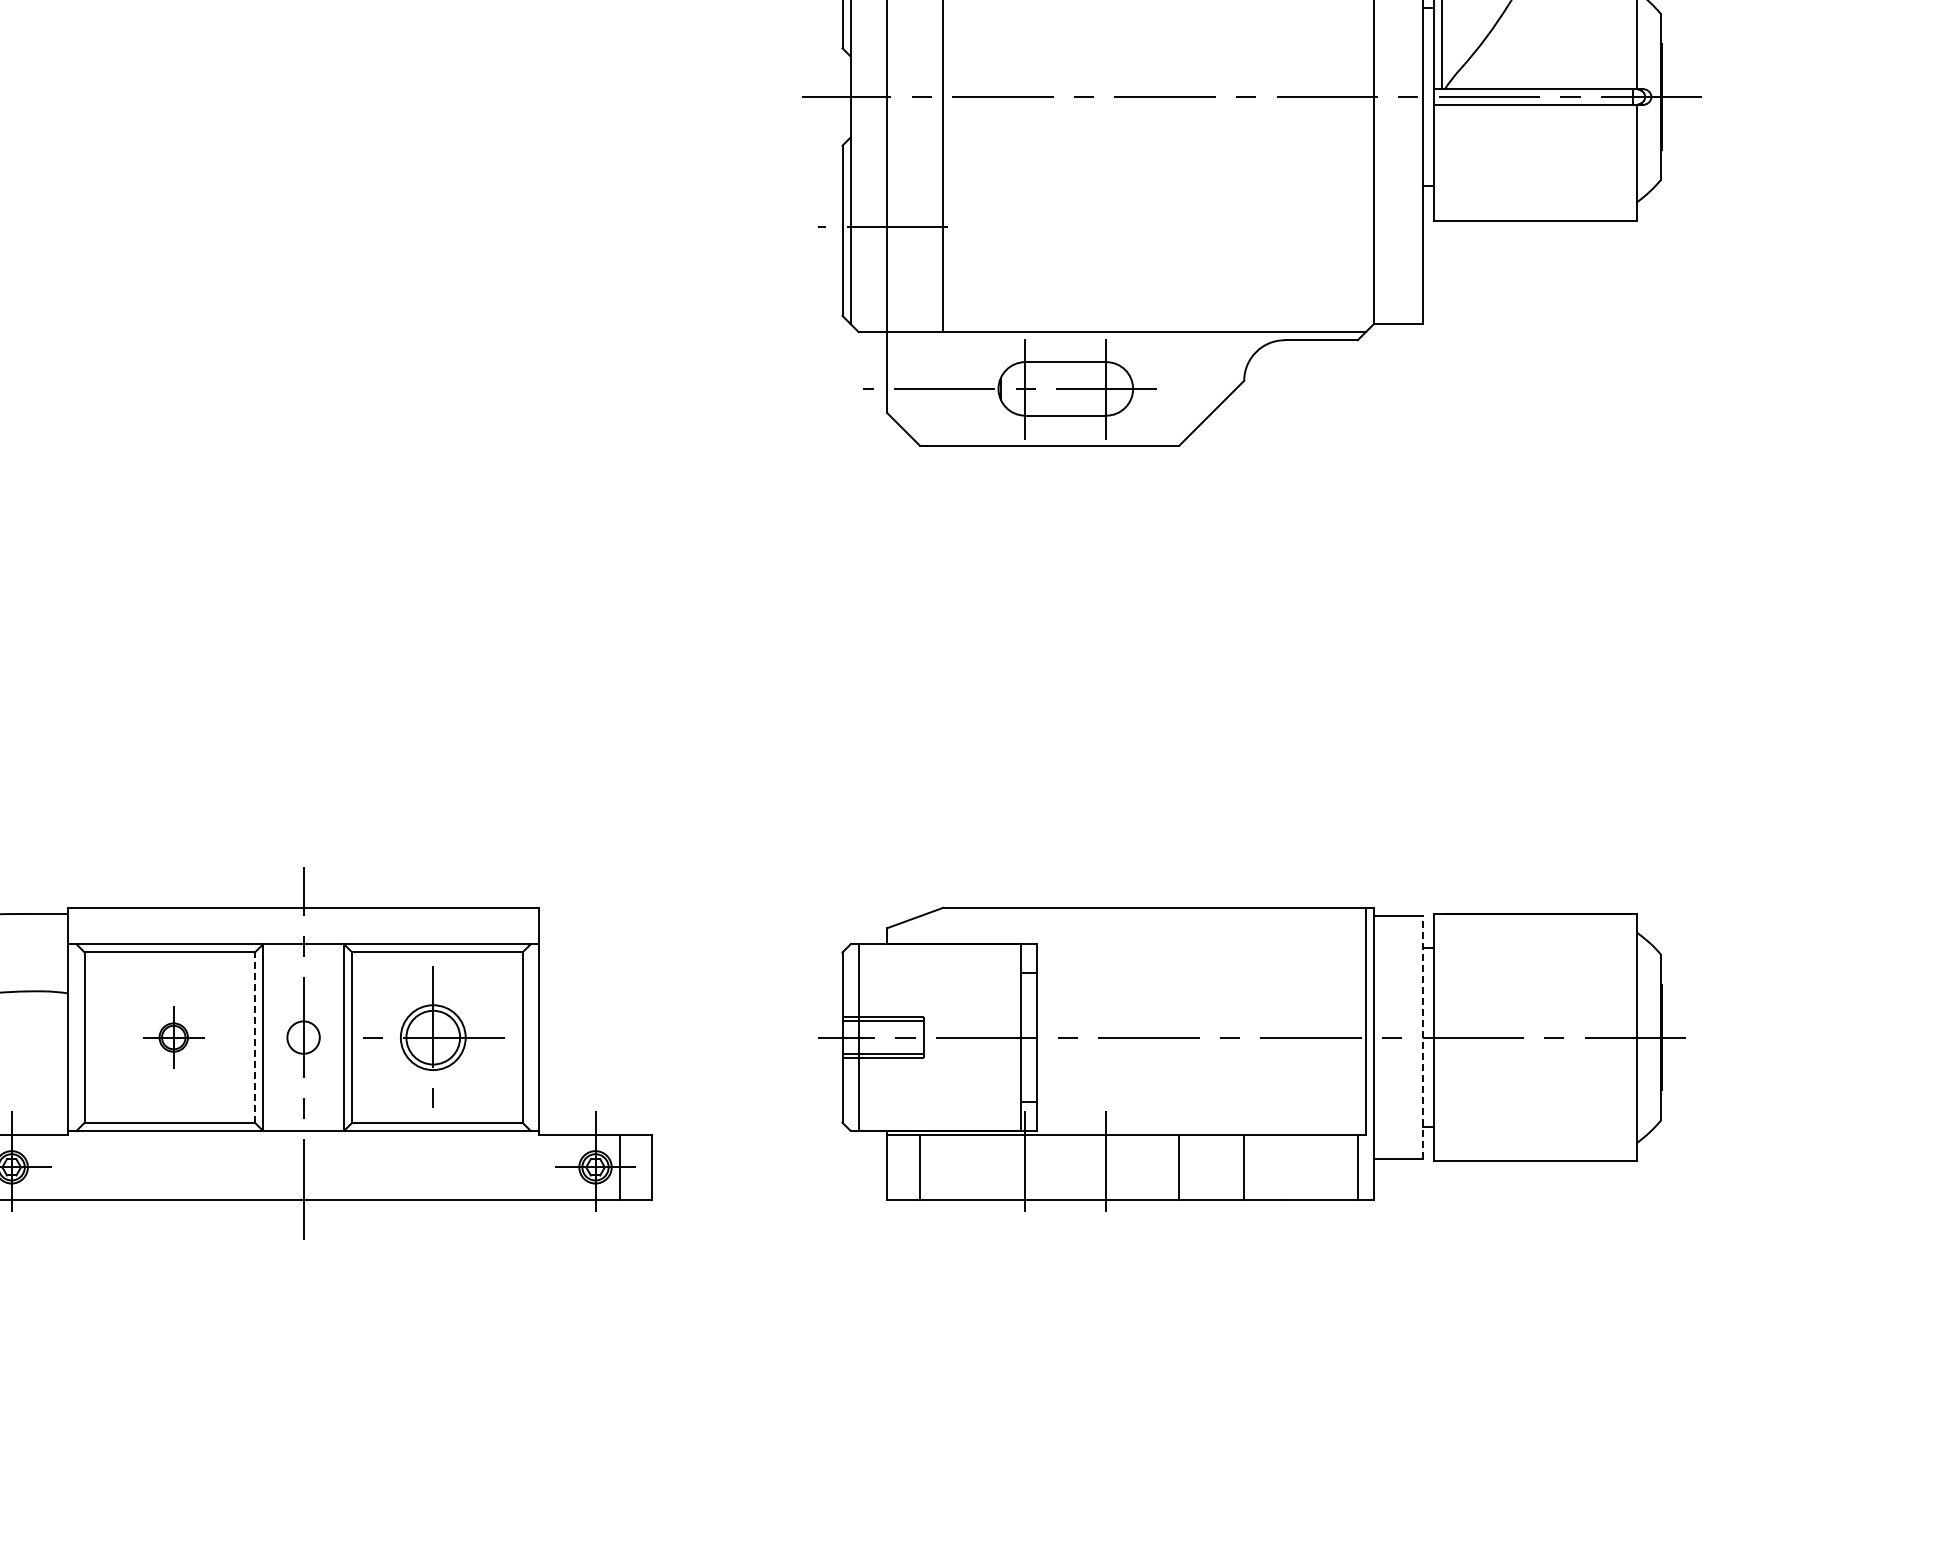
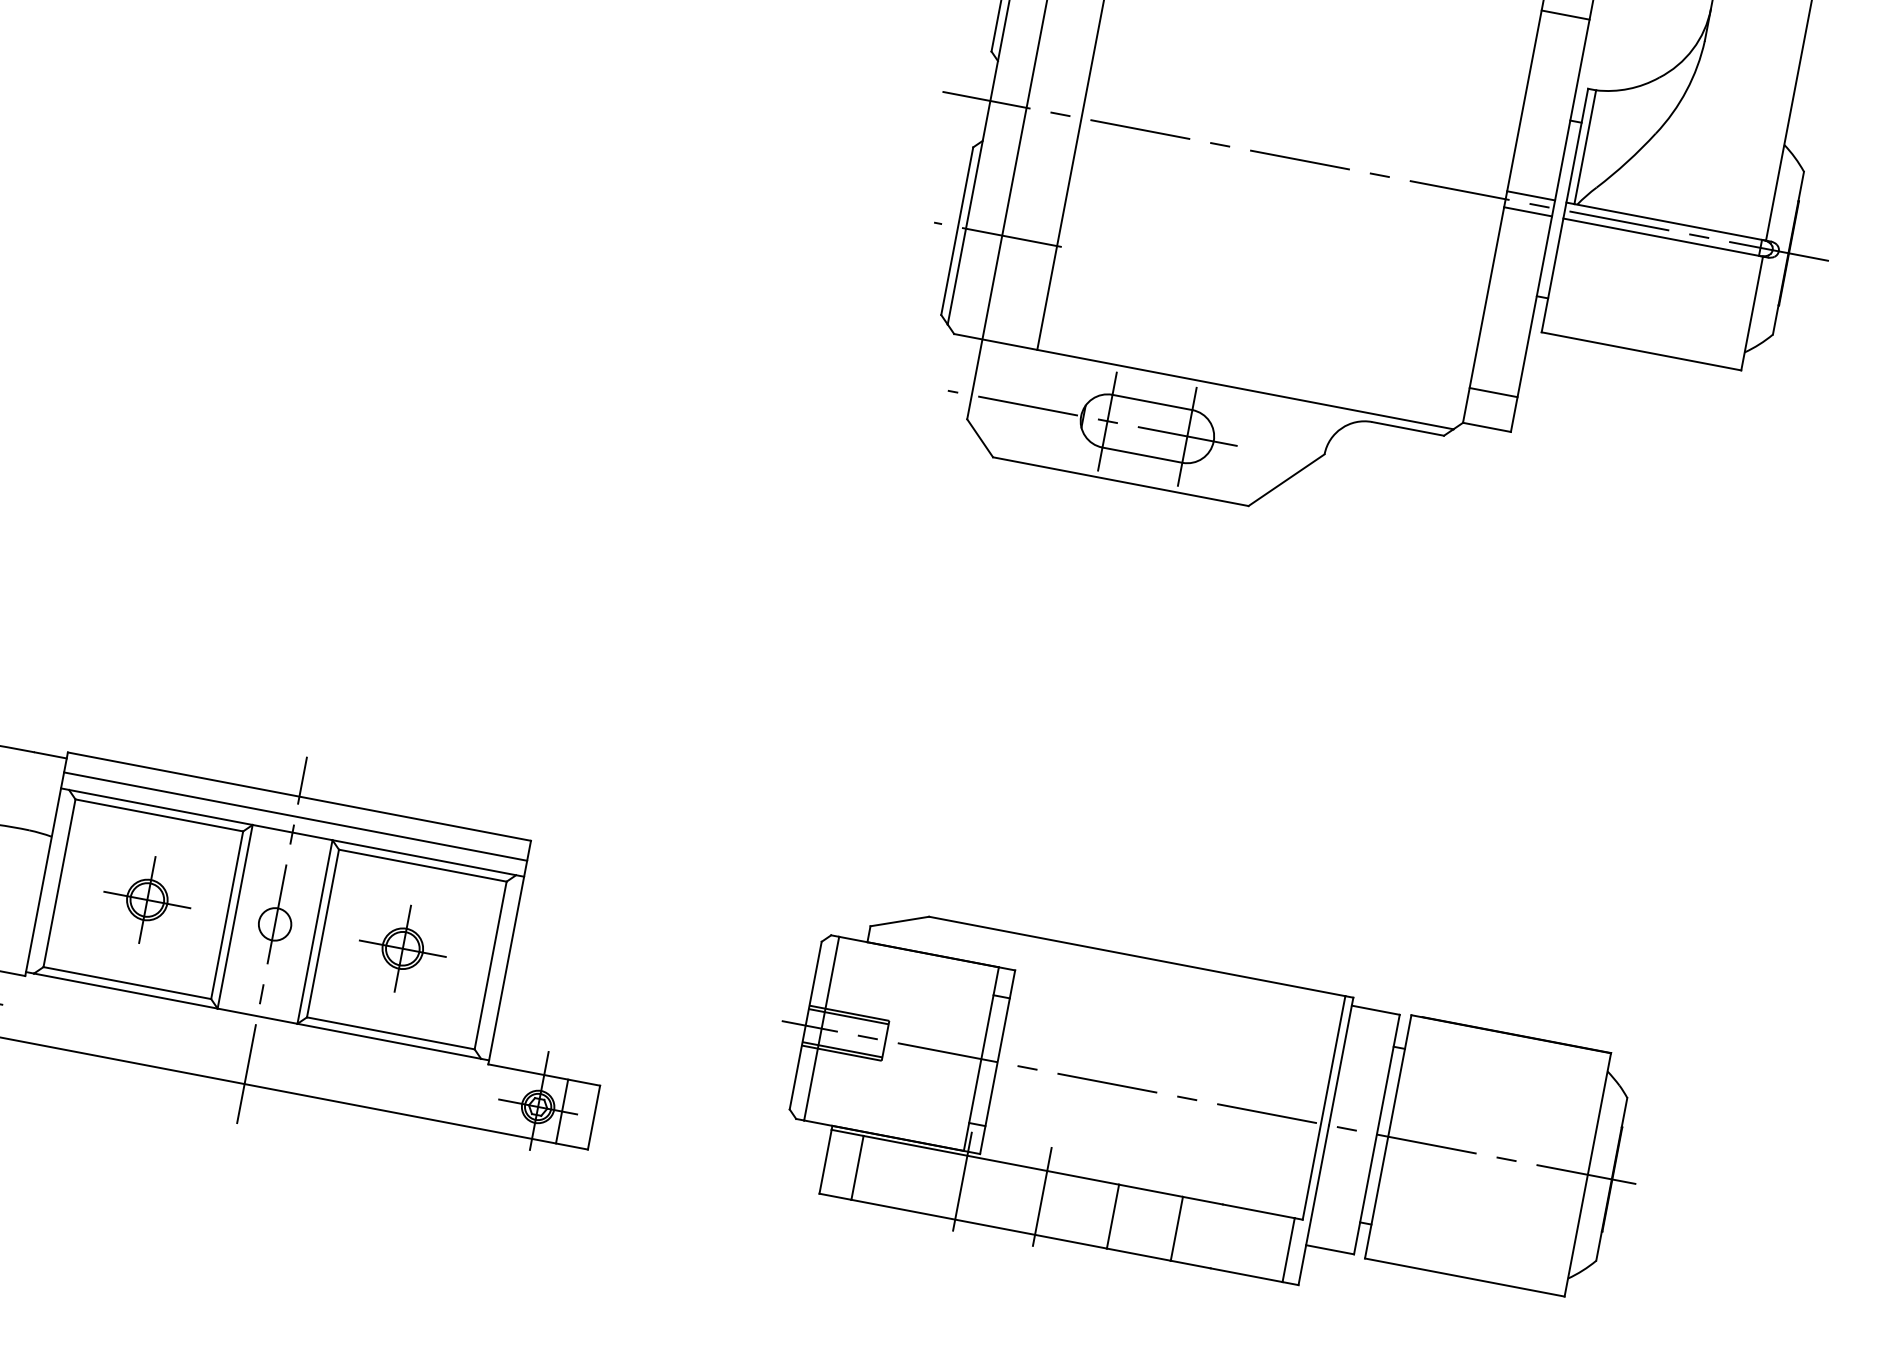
line: (1397, 88) -> (1530, 195), added
line: (1397, 105) -> (1527, 212), added
line: (1397, 288) -> (1492, 392), added
line: (303, 928) -> (295, 816), added
part: (173, 1037) -> (146, 899), size x1.43
line: (254, 1037) -> (226, 915), dashed -> solid
part: (433, 1037) -> (402, 948), size x0.62
line: (1422, 1037) -> (1376, 1134), dashed -> solid

